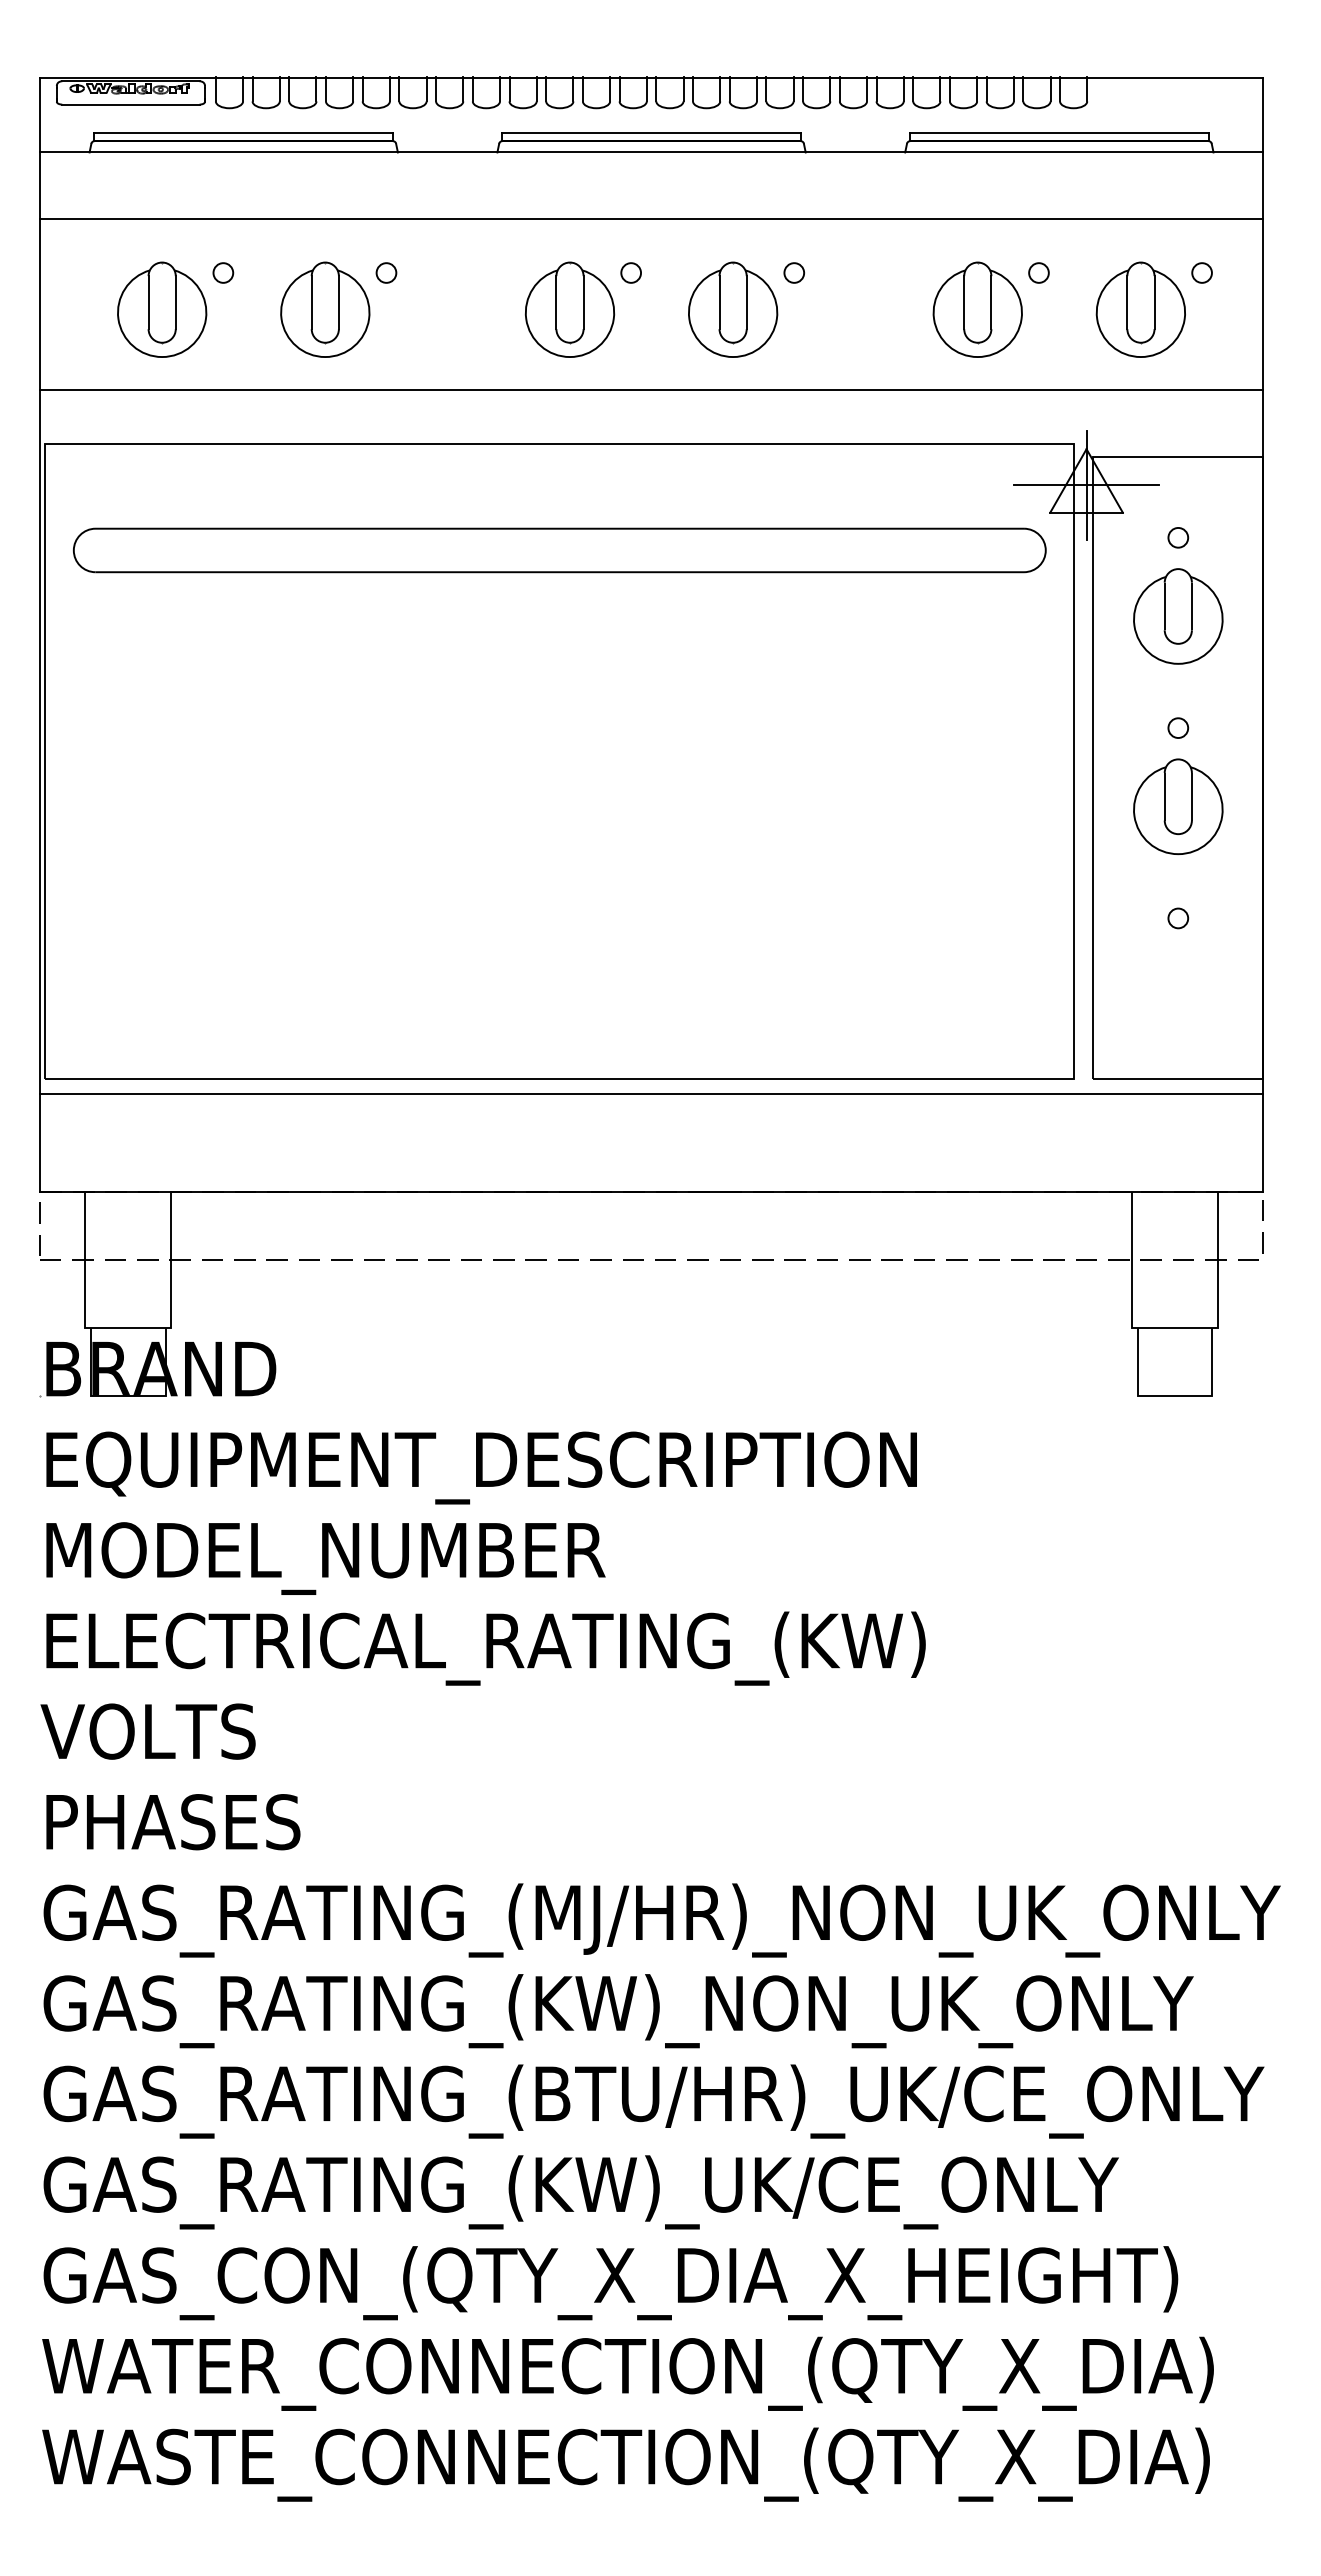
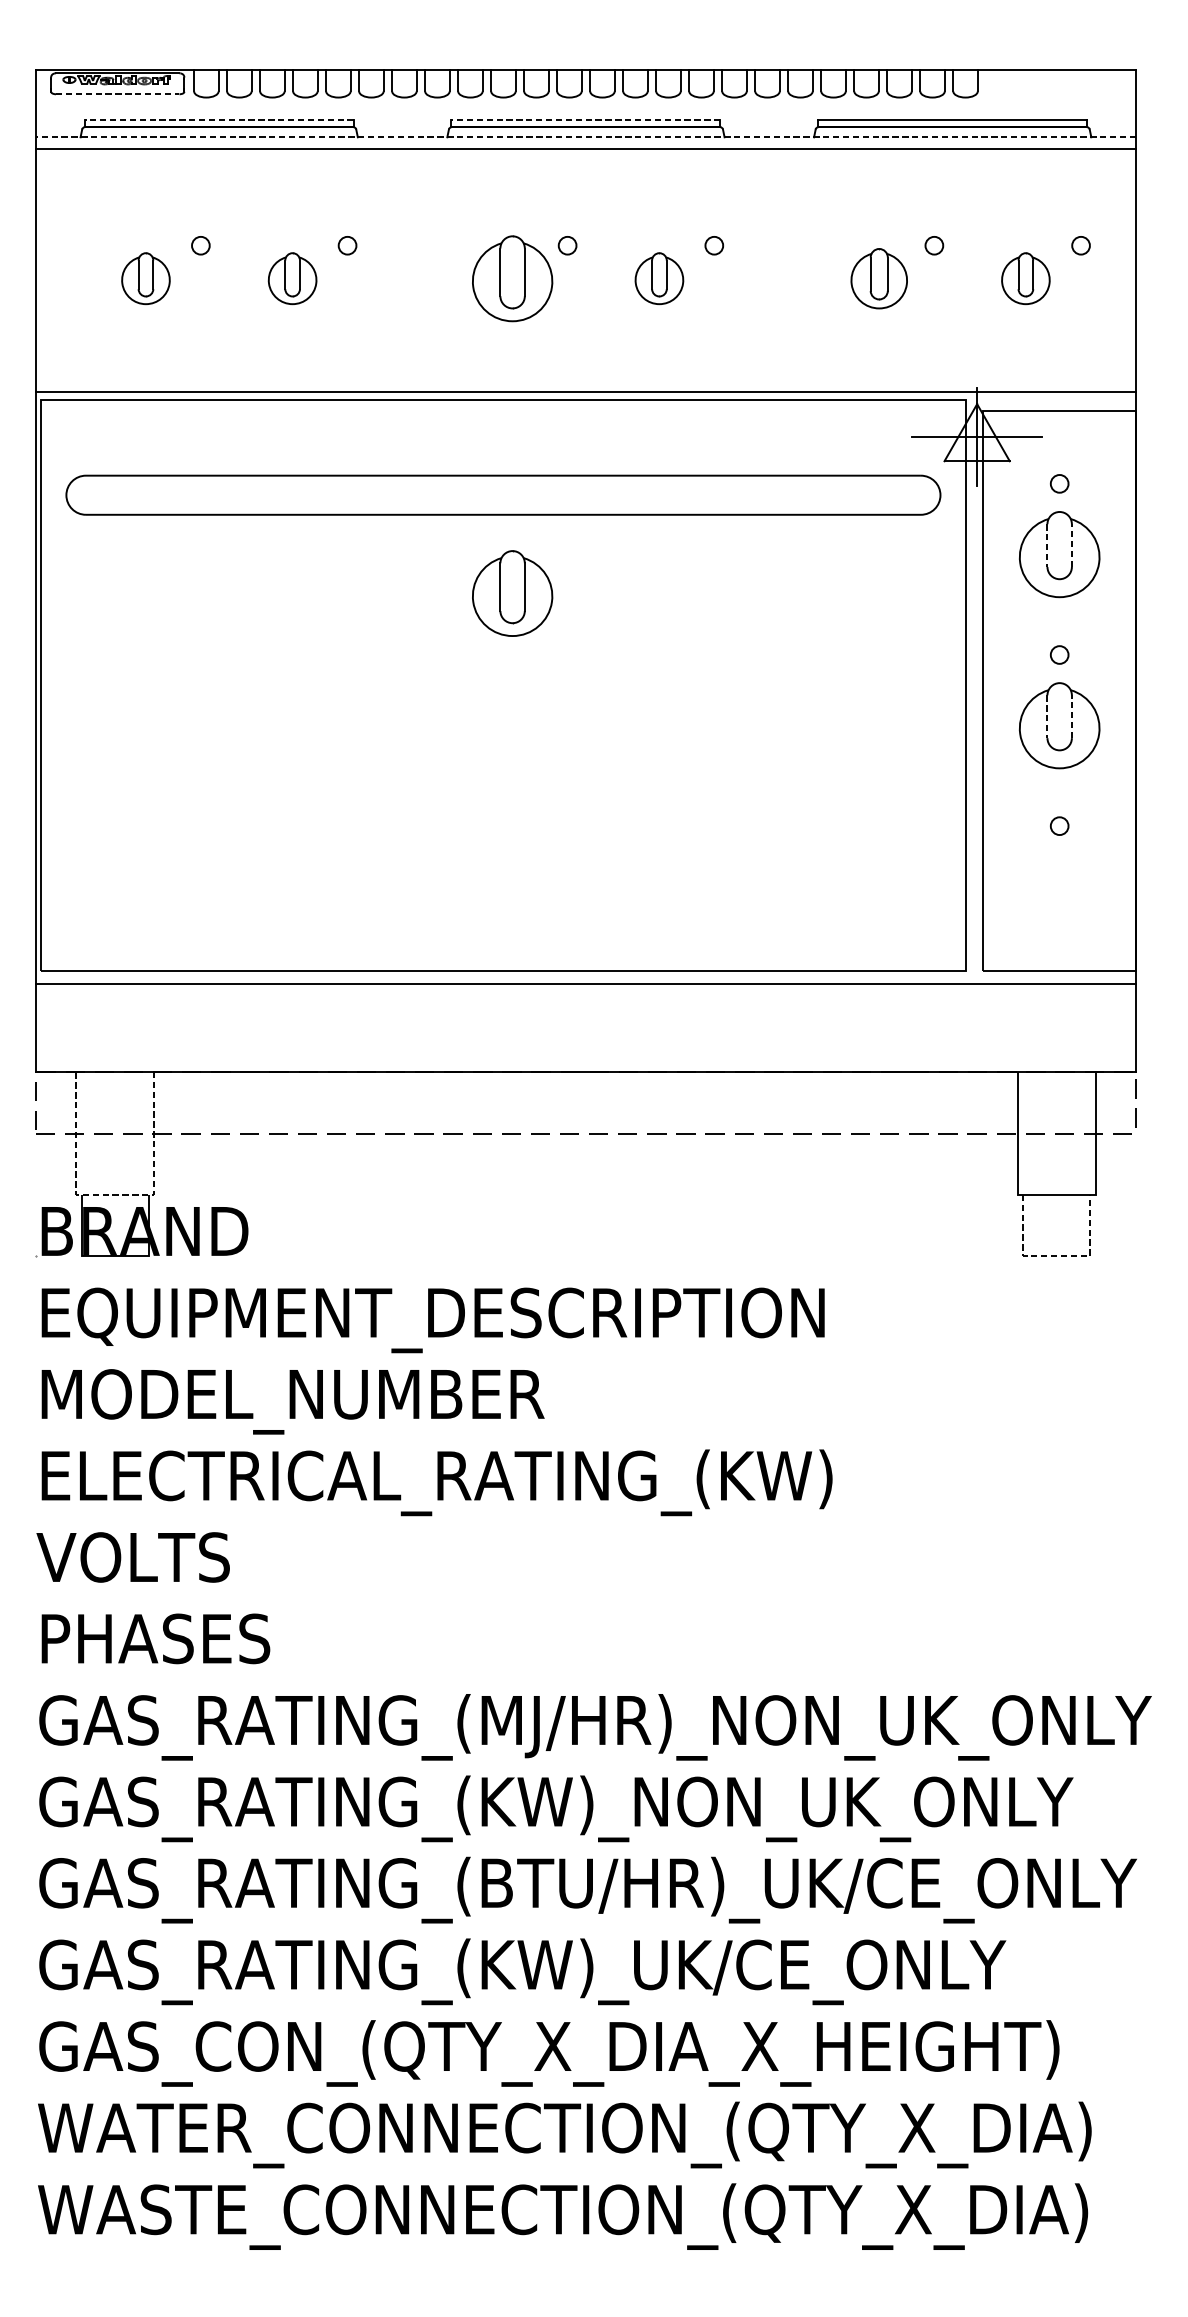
line: (130, 104) -> (117, 94), solid -> dashed
line: (243, 132) -> (218, 119), solid -> dashed
line: (651, 132) -> (585, 119), solid -> dashed
line: (651, 152) -> (585, 137), solid -> dashed
line: (651, 219) -> (585, 149), moved
part: (162, 309) -> (146, 278), size x0.6
part: (325, 309) -> (292, 278), size x0.6
part: (733, 309) -> (659, 278), size x0.6
part: (977, 309) -> (879, 278), size x0.7
part: (1140, 309) -> (1025, 278), size x0.6
line: (651, 390) -> (585, 391), moved
line: (1164, 606) -> (1047, 545), solid -> dashed
line: (1191, 606) -> (1071, 545), solid -> dashed
part: (569, 659) -> (512, 593), added
line: (1164, 796) -> (1047, 716), solid -> dashed
line: (1191, 796) -> (1071, 716), solid -> dashed
line: (128, 1328) -> (115, 1194), solid -> dashed
line: (1175, 1396) -> (1057, 1256), solid -> dashed

